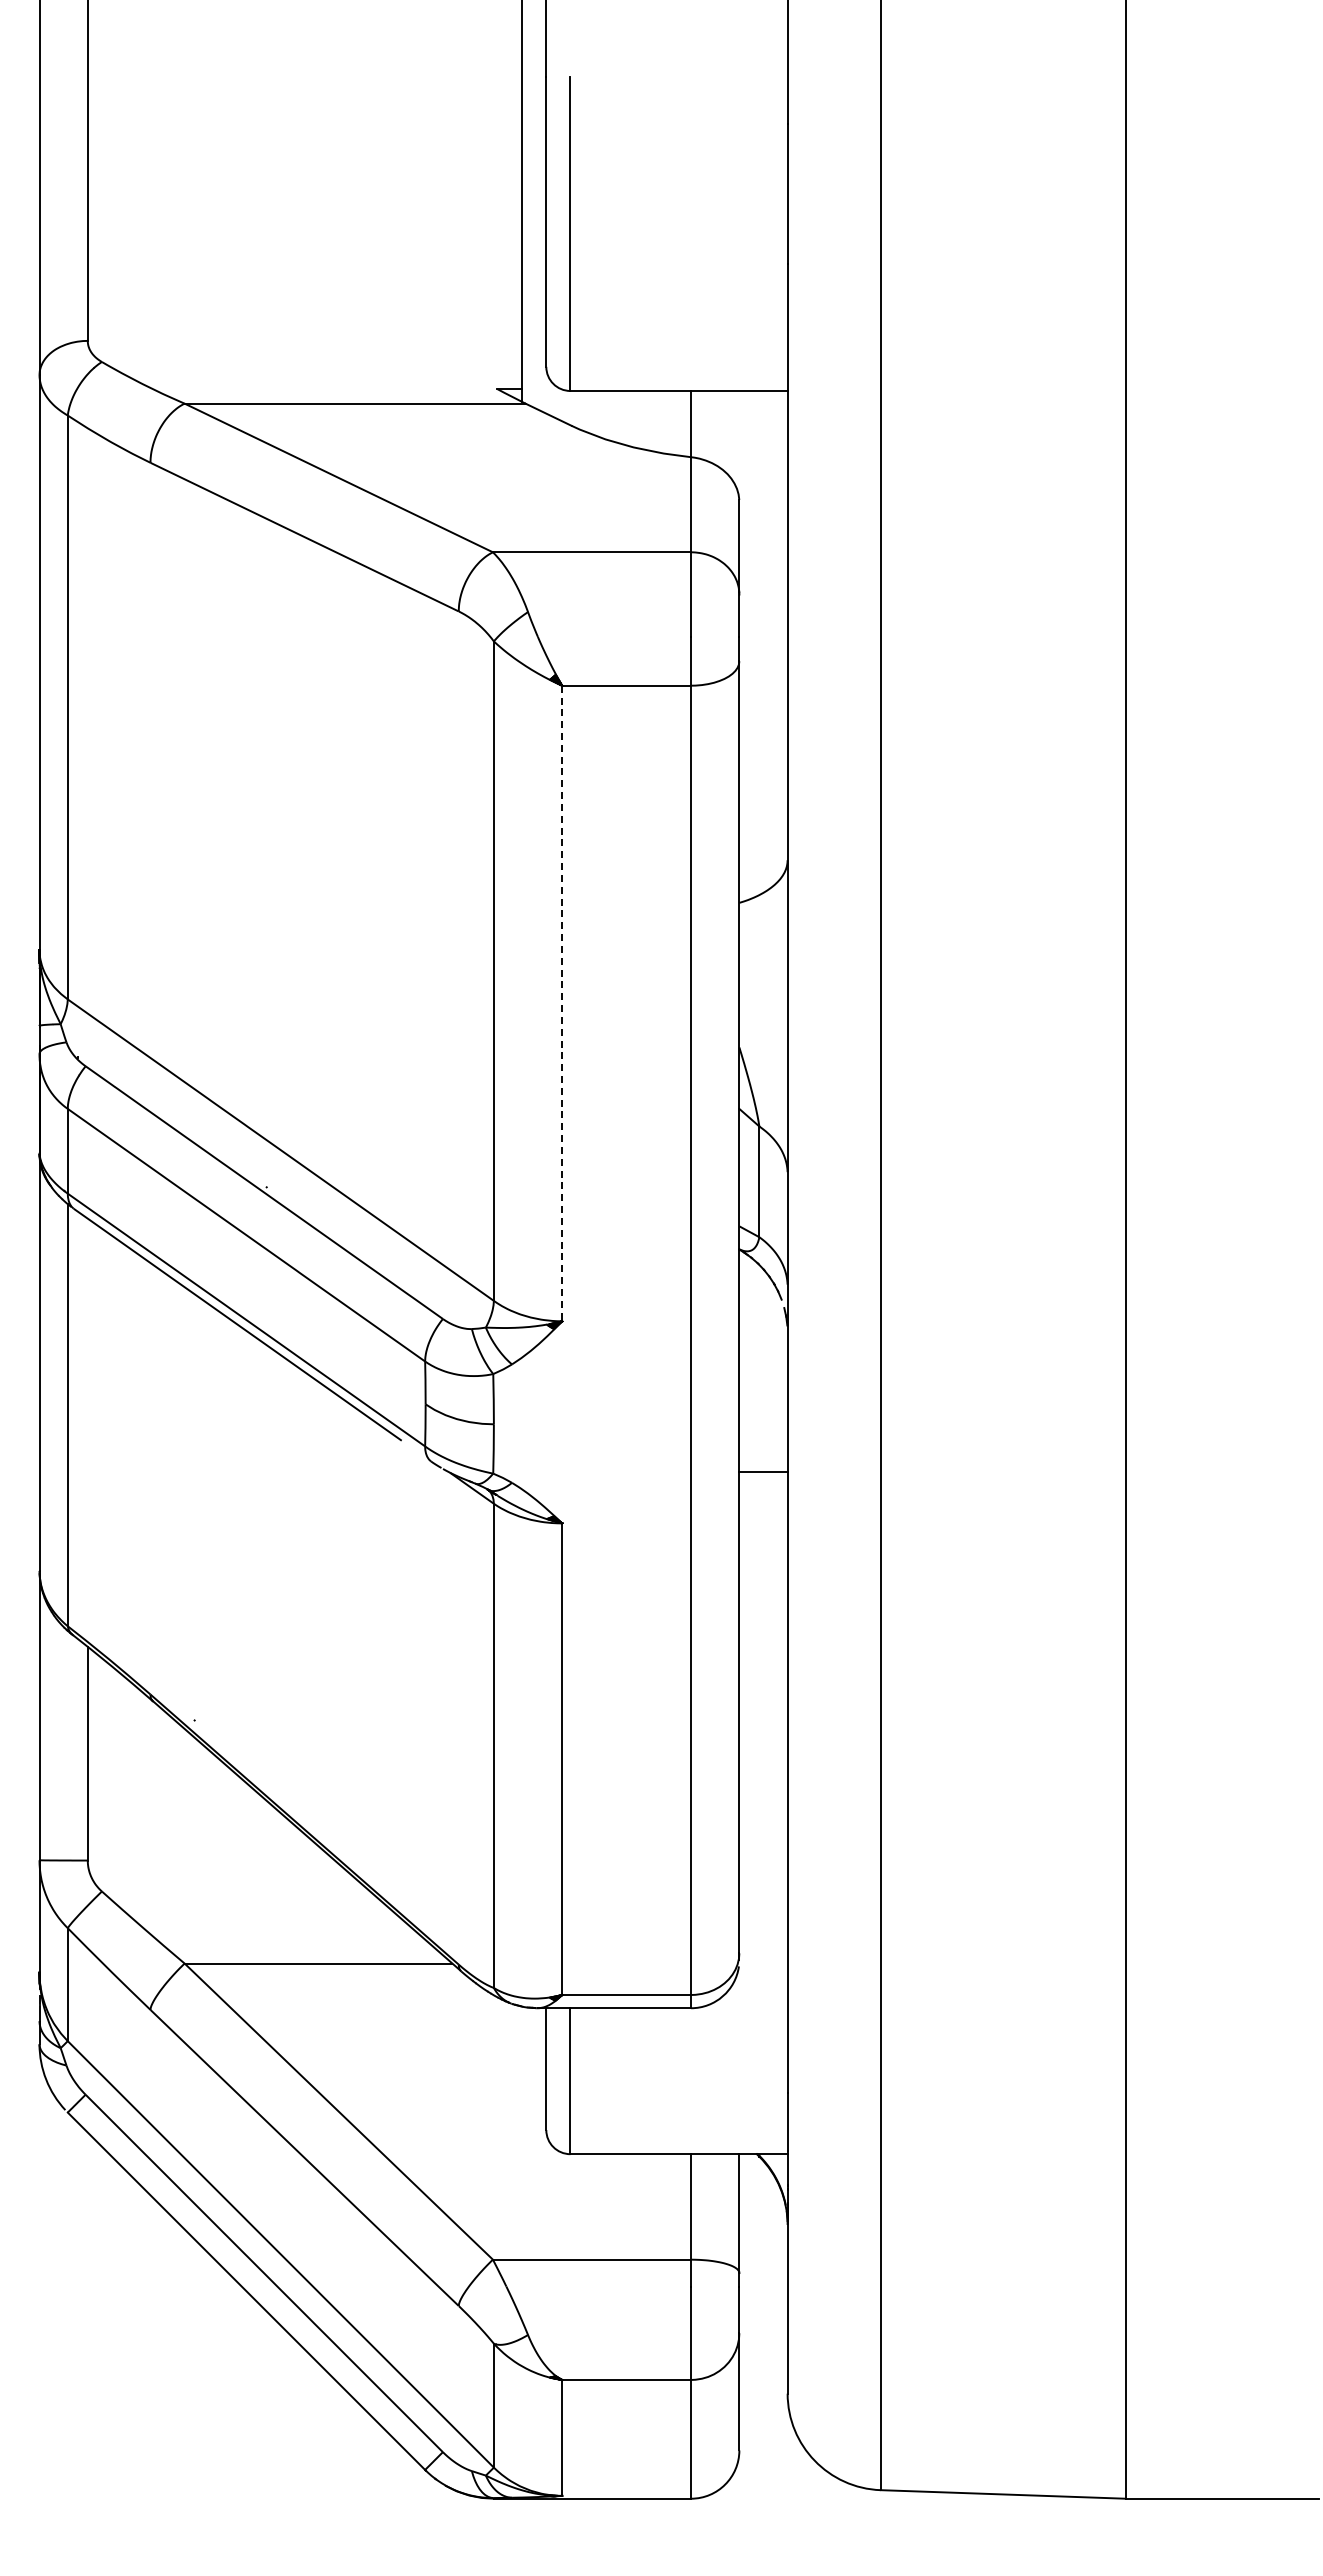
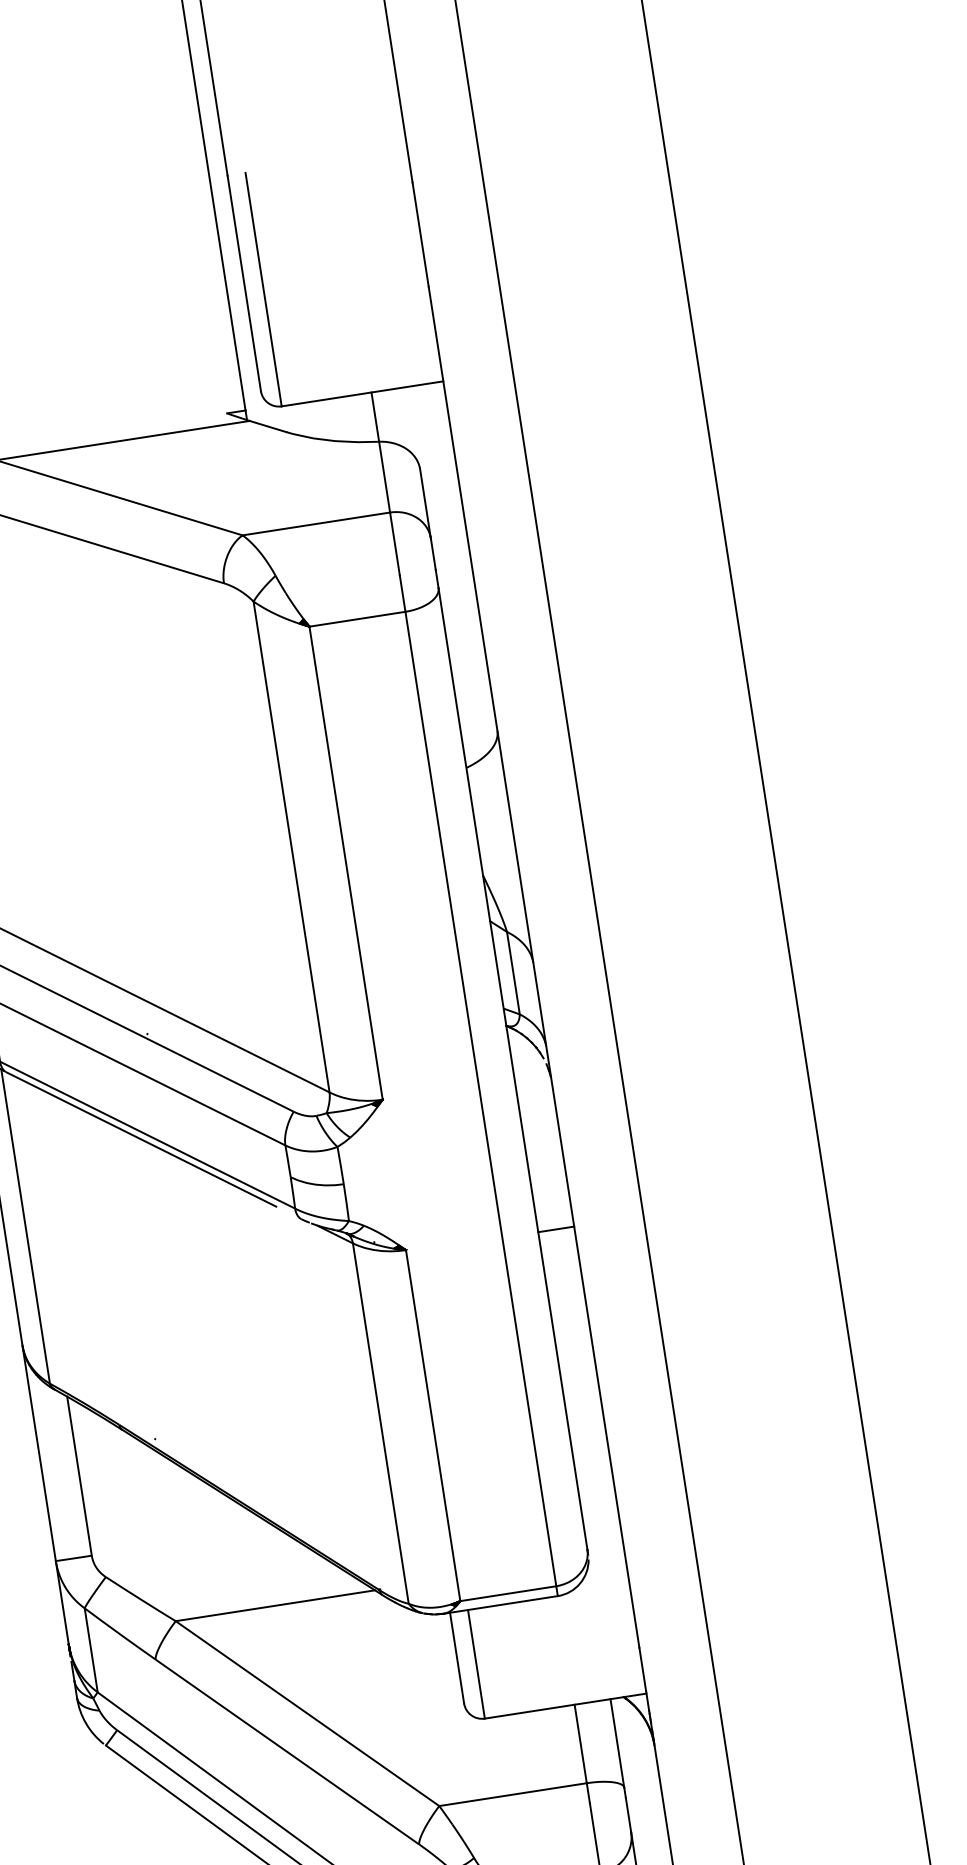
line: (562, 1003) -> (346, 863), dashed -> solid
line: (763, 1471) -> (556, 1229), moved

